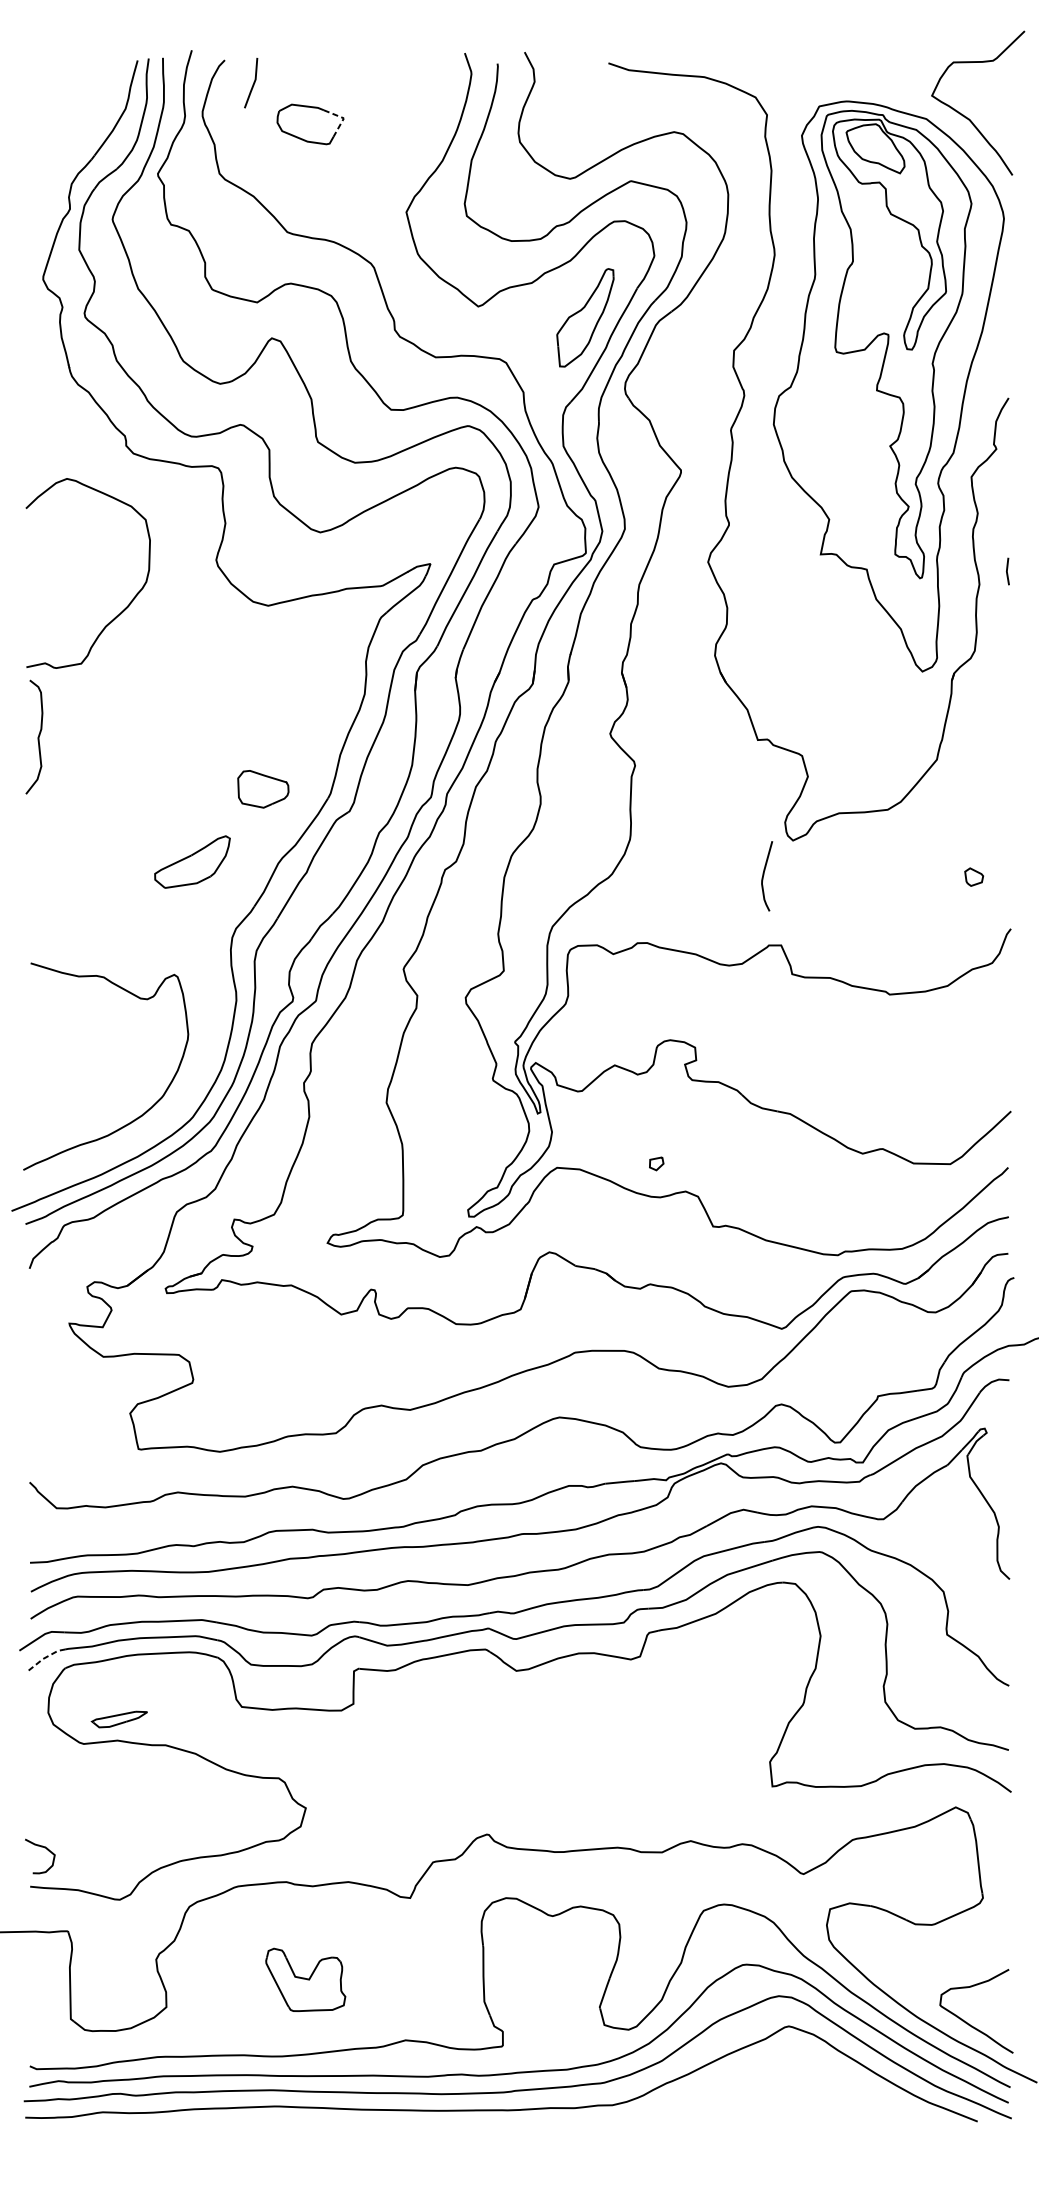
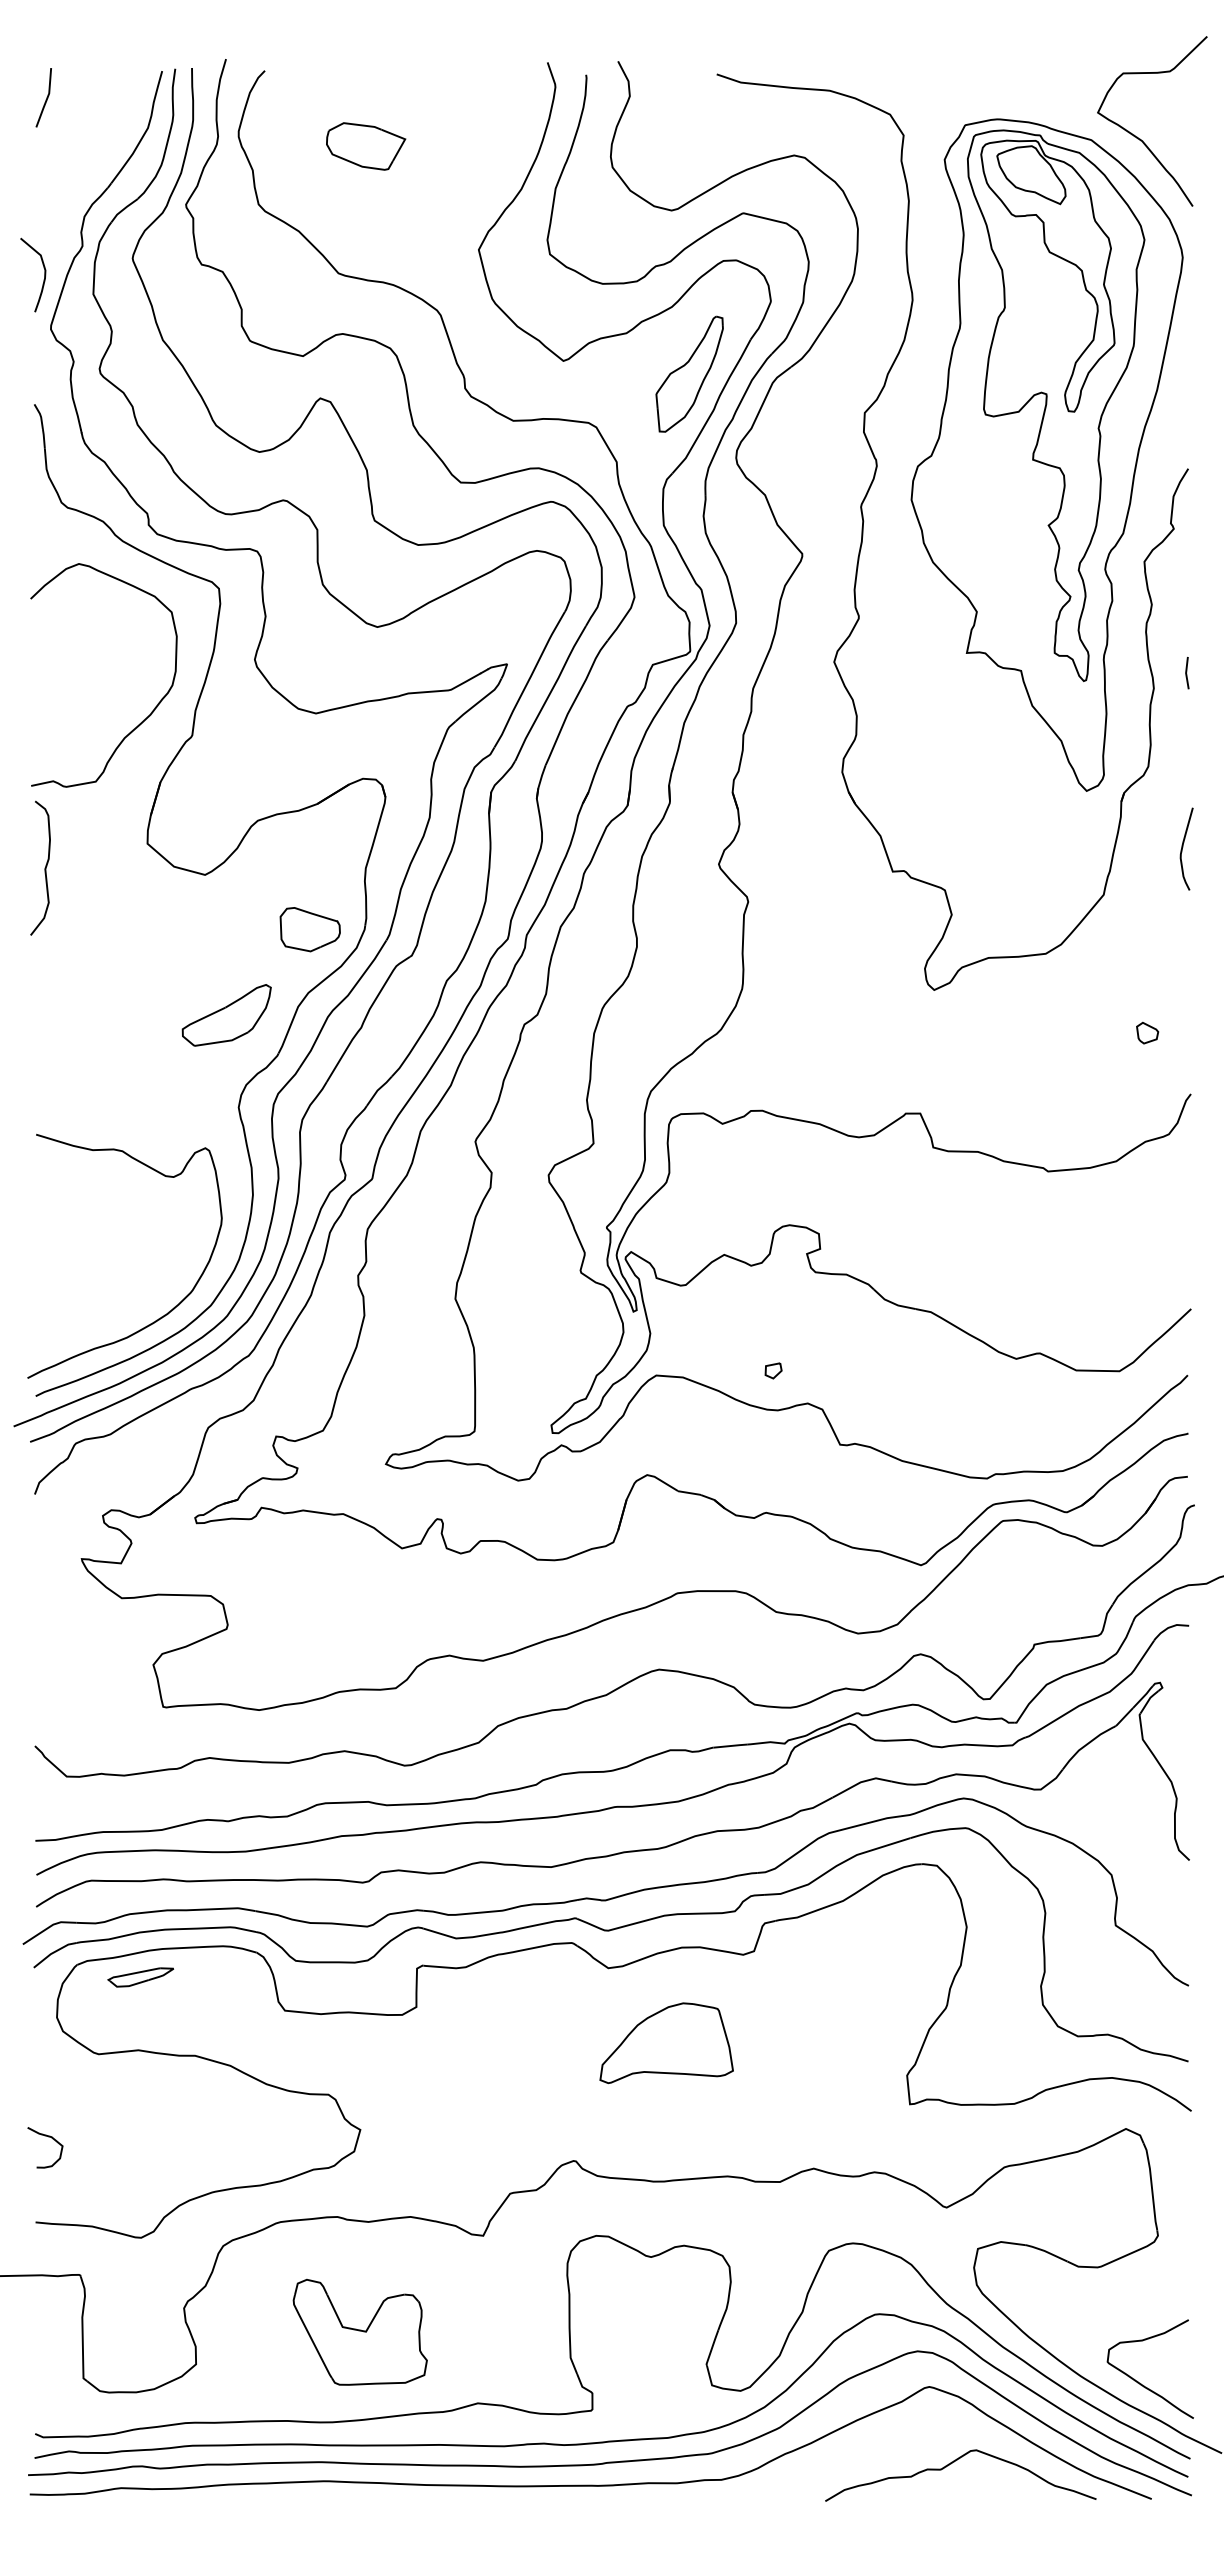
line: (252, 84) -> (45, 99), moved
line: (344, 118) -> (405, 139), dashed -> solid
curve: (37, 233) -> (44, 274), added
part: (175, 743) -> (206, 875), added
curve: (764, 874) -> (1183, 847), moved
line: (46, 1657) -> (54, 1952), dashed -> solid
part: (119, 1719) -> (140, 1977), moved
part: (565, 1734) -> (666, 2043), added
curve: (42, 1847) -> (48, 2137), moved
part: (305, 1979) -> (359, 2331), size x1.43
curve: (807, 2092) -> (951, 2464), added

